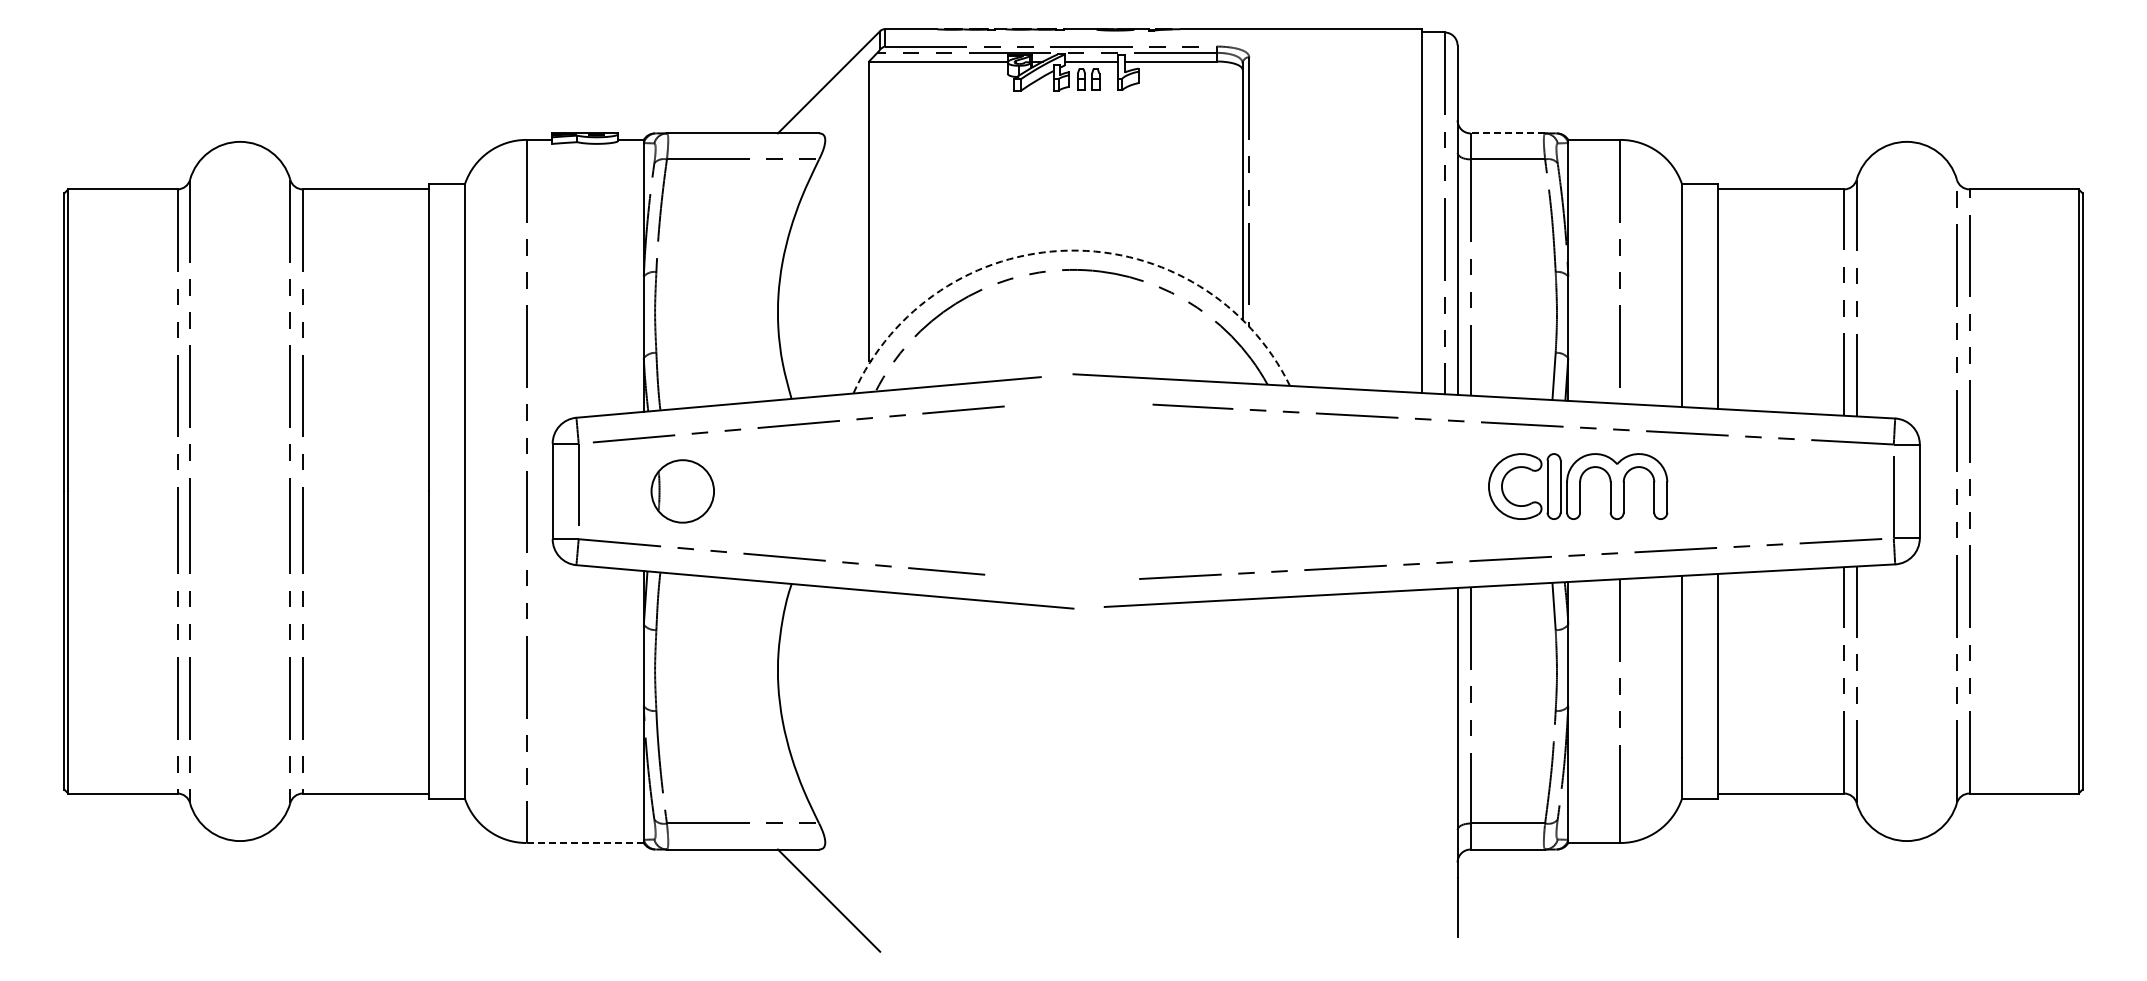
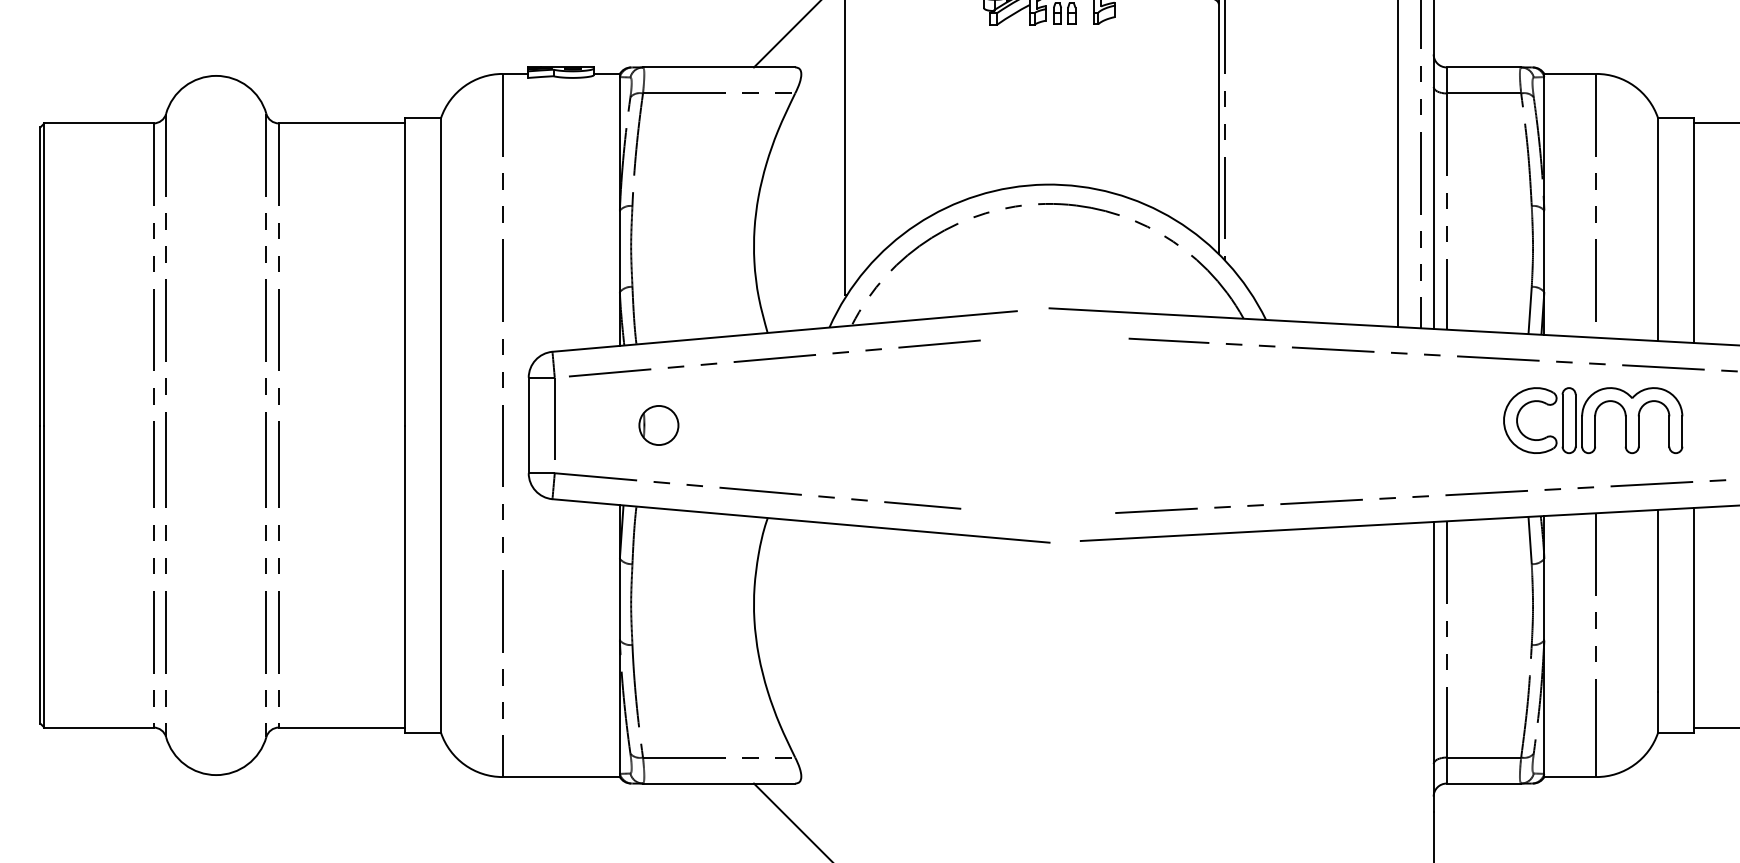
line: (1507, 133) -> (1483, 67), dashed -> solid
arc: (1069, 250) -> (1045, 184), dashed -> solid
part: (1578, 486) -> (1593, 420), moved
part: (682, 491) -> (658, 425), size x0.62
line: (585, 843) -> (561, 777), dashed -> solid

